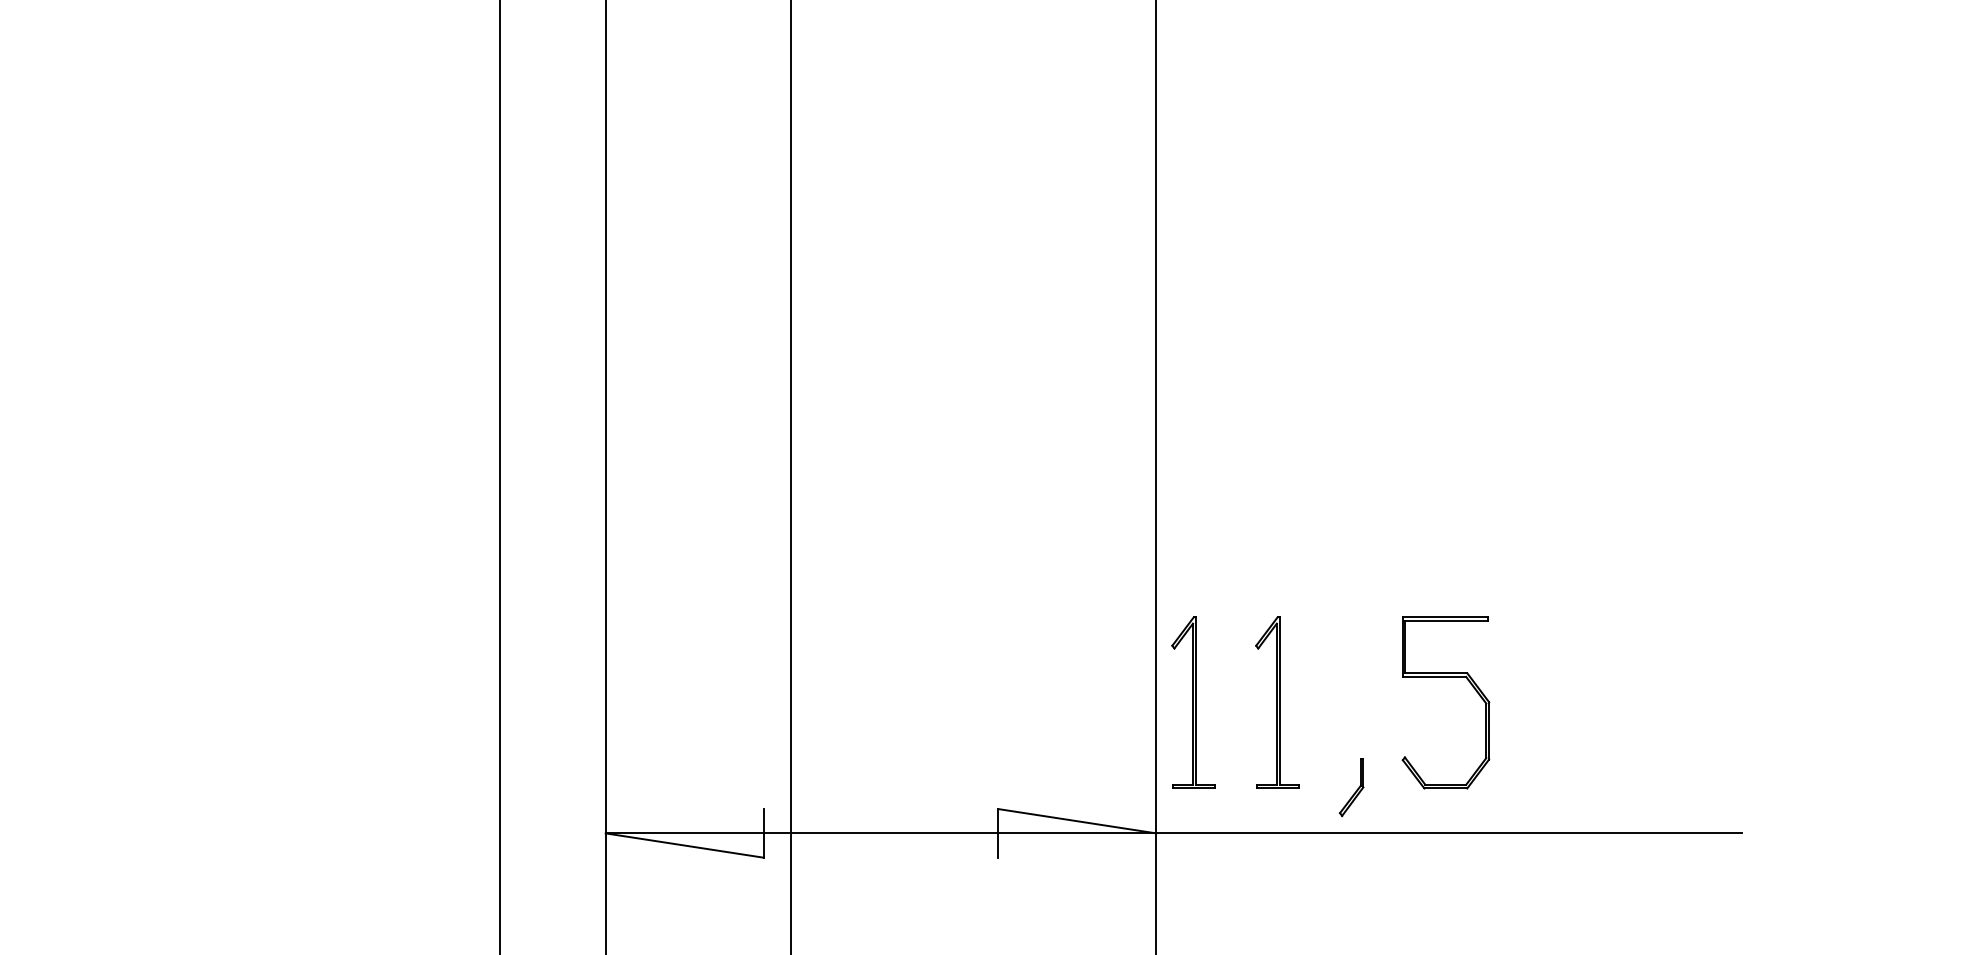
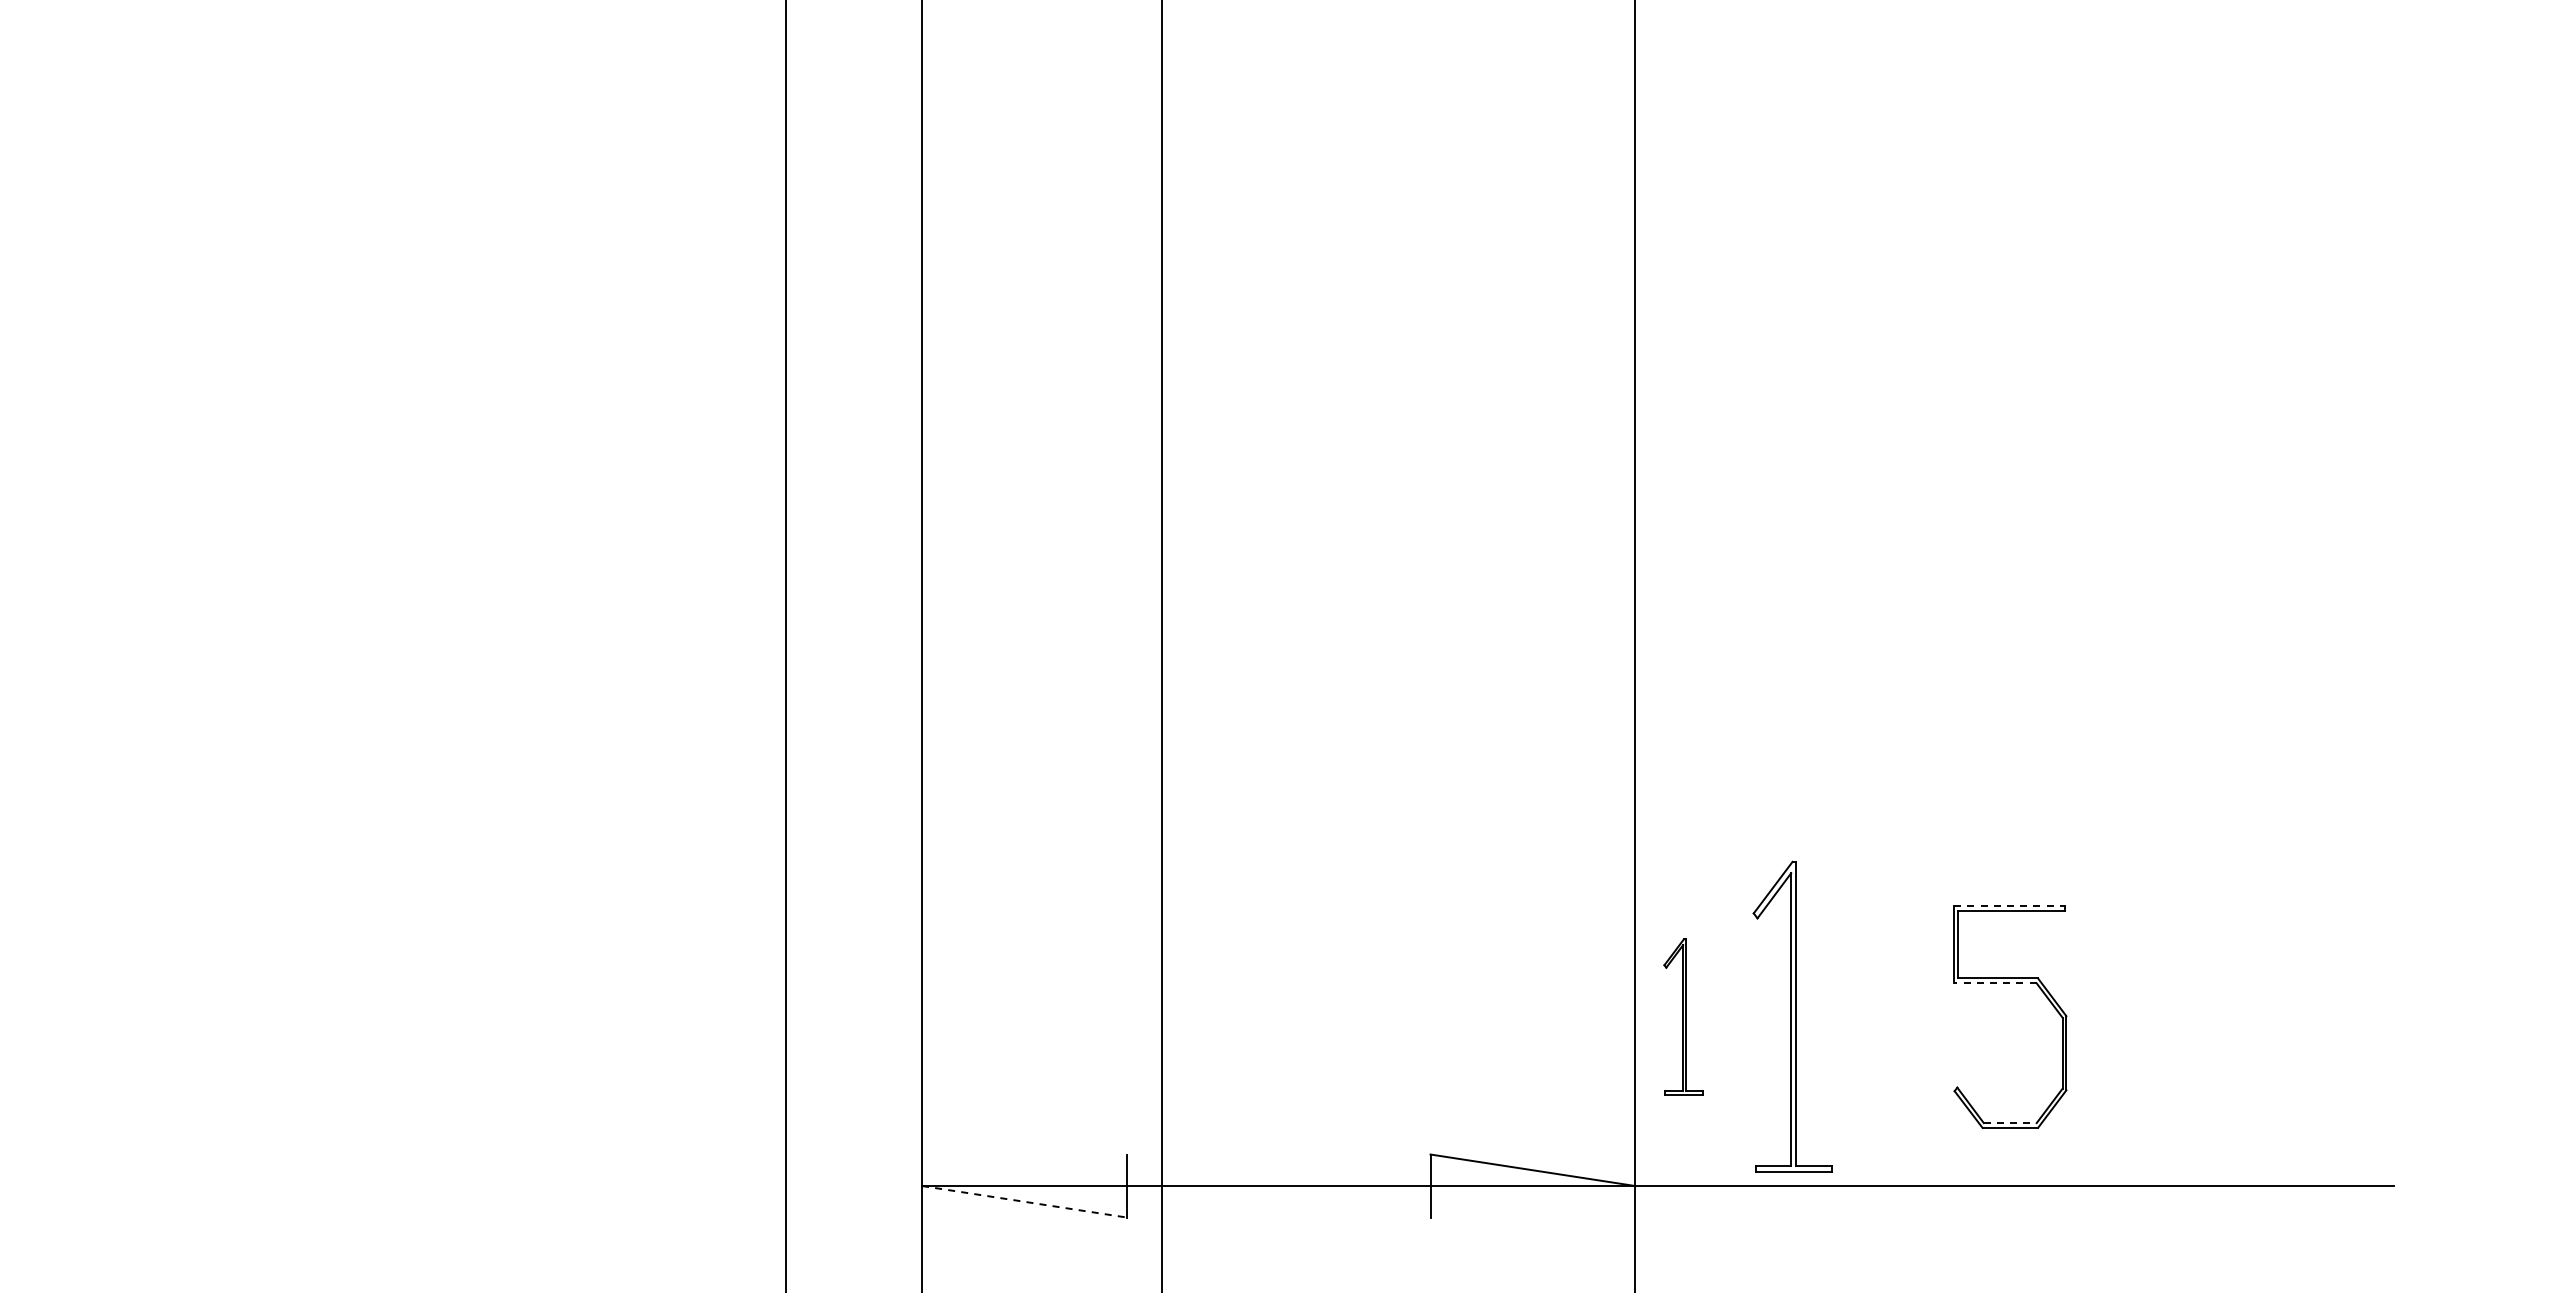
line: (1445, 617) -> (2009, 906), solid -> dashed
line: (1433, 677) -> (1994, 983), solid -> dashed
part: (1193, 702) -> (1683, 1016), size x0.7
part: (1276, 702) -> (1791, 1016), size x1.4
line: (1445, 785) -> (2010, 1123), solid -> dashed
part: (1355, 791) -> (1893, 1131), removed
line: (684, 845) -> (1024, 1201), solid -> dashed

